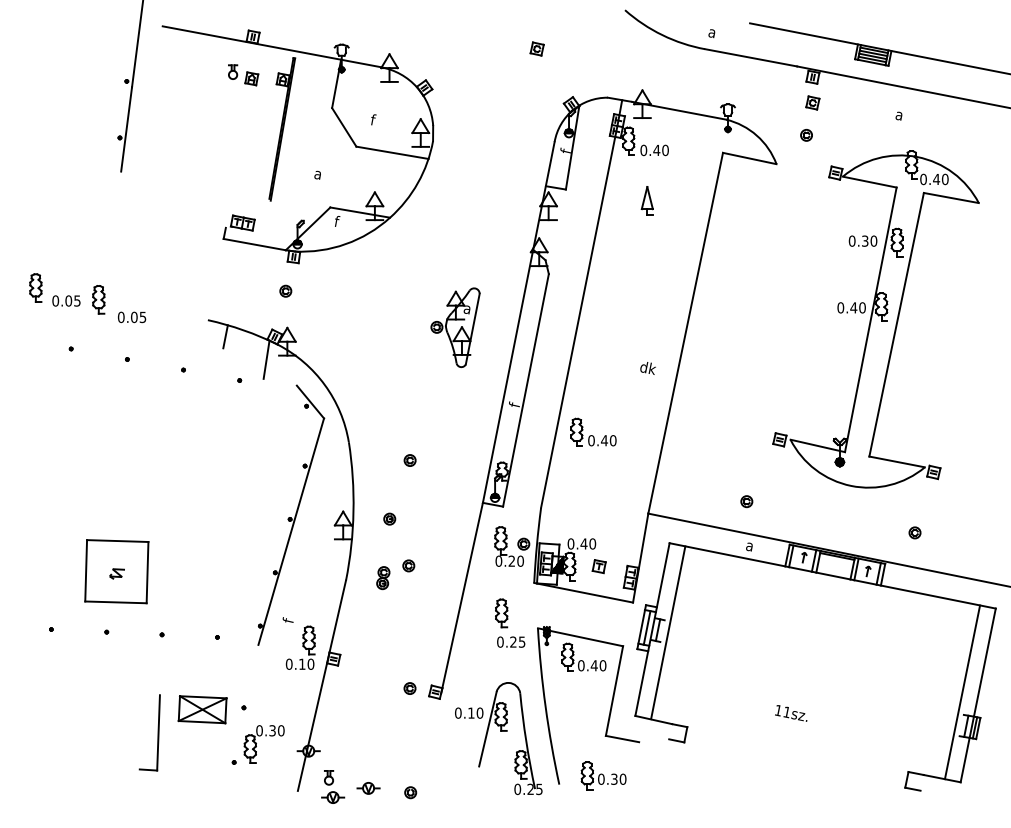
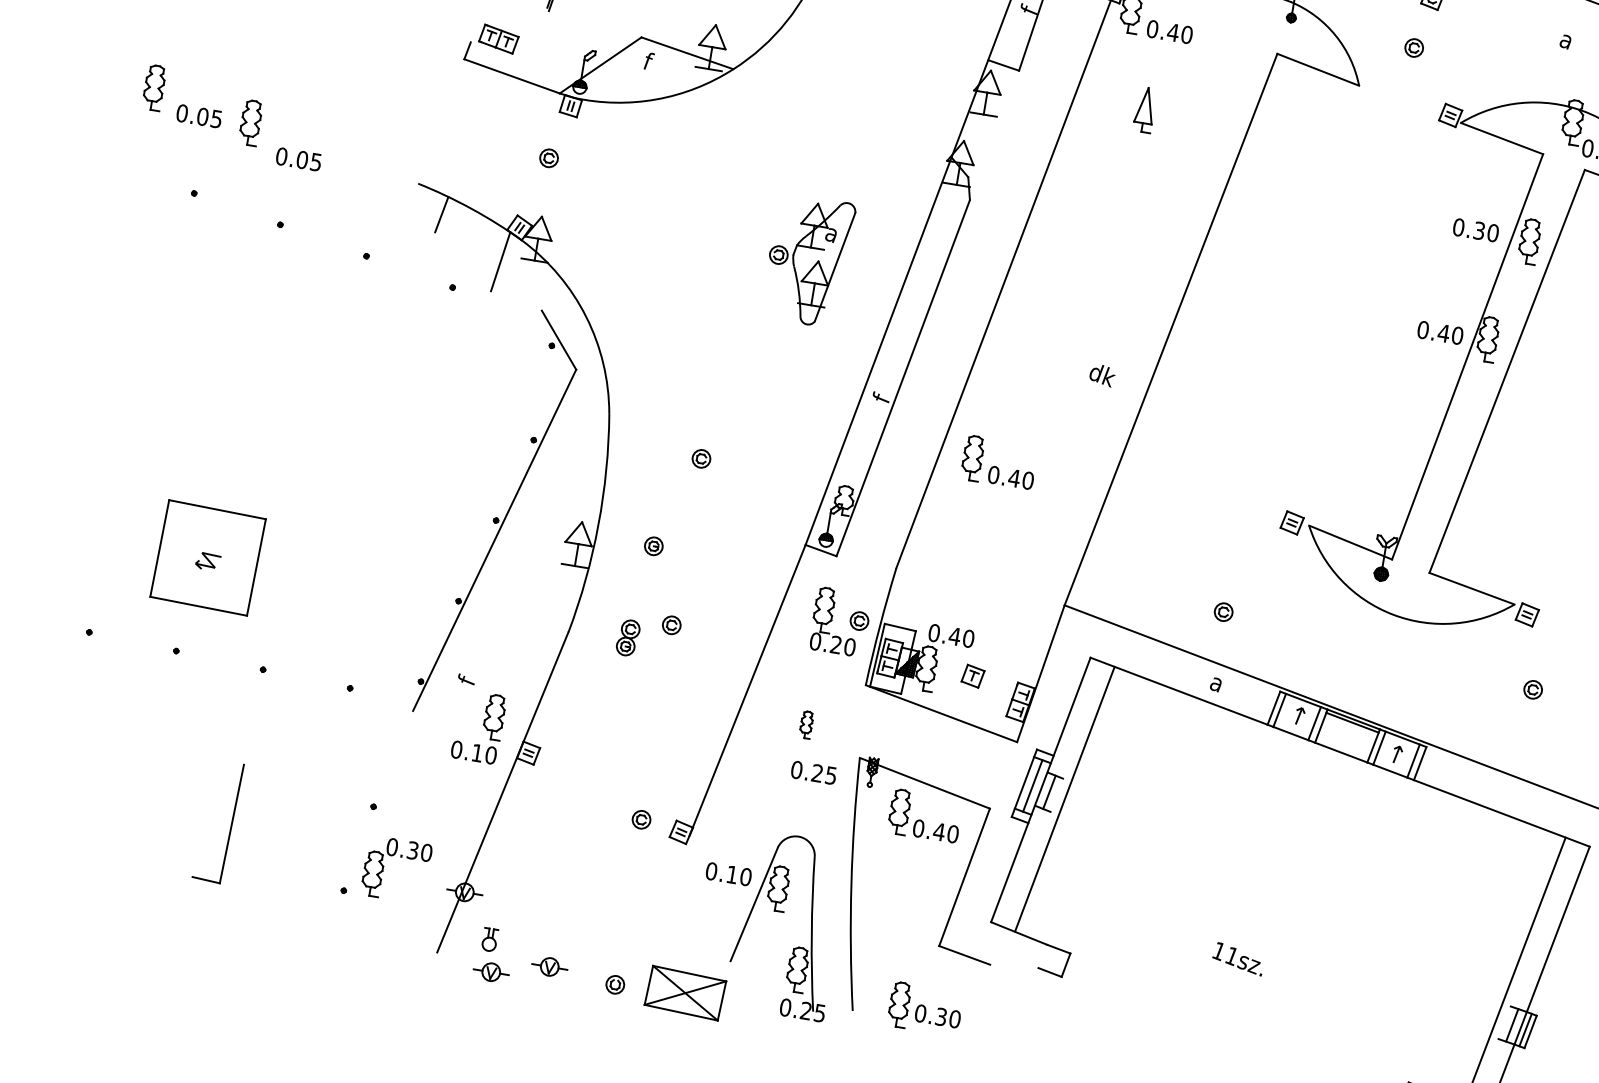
part: (914, 532) -> (1532, 689), moved
part: (501, 613) -> (806, 724), size x0.6
part: (202, 709) -> (685, 992), moved

